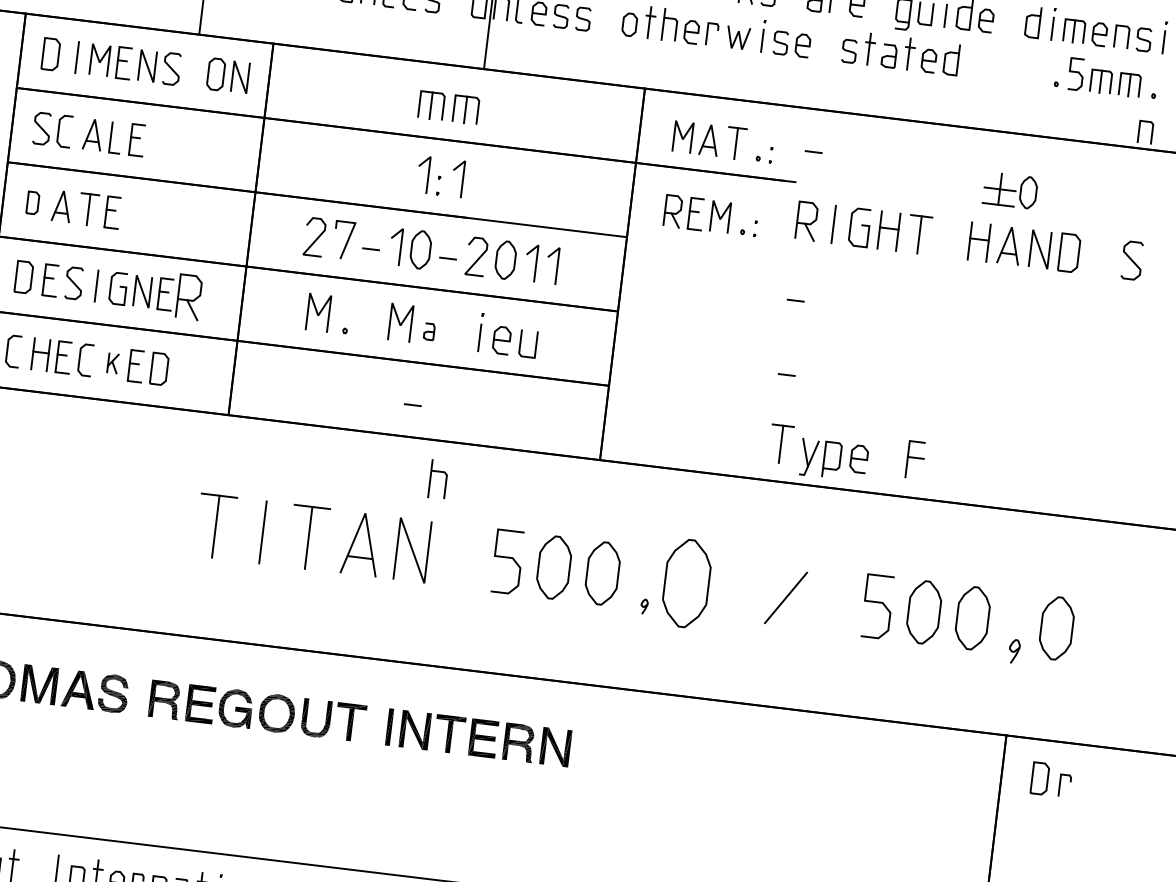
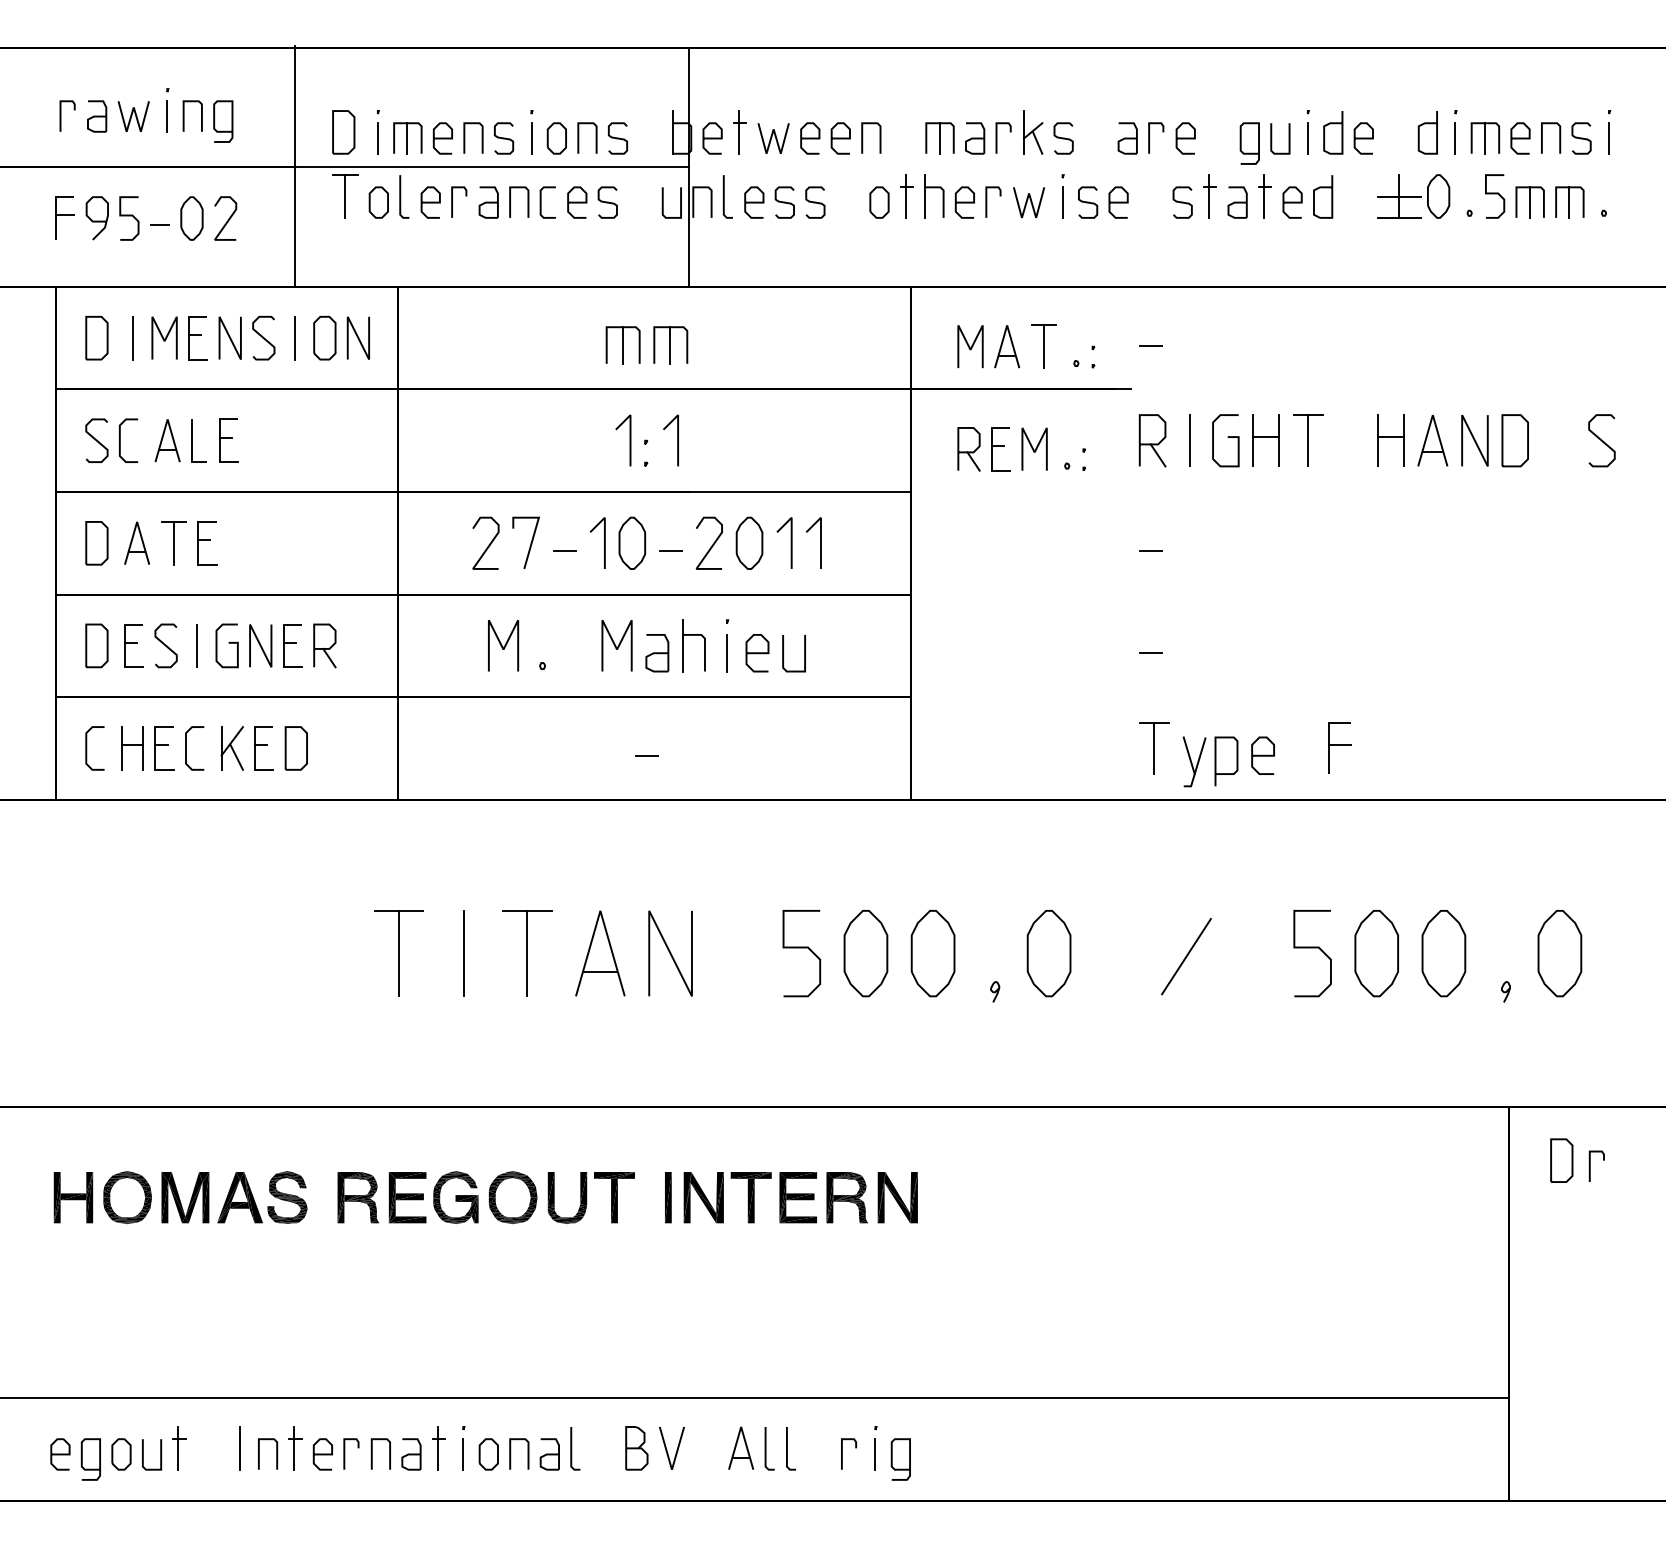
line: (194, 71) -> (294, 337), added
line: (1151, 132) -> (1607, 263), removed
part: (1010, 190) -> (1413, 196), moved
part: (32, 203) -> (96, 543), size x1.43
part: (188, 296) -> (324, 645), size x0.71
part: (429, 331) -> (657, 653), size x1.67
part: (112, 363) -> (231, 748), size x1.67
part: (438, 472) -> (693, 635), moved
part: (686, 583) -> (1048, 953), size x0.71
part: (1014, 651) -> (1505, 991), size x0.62

